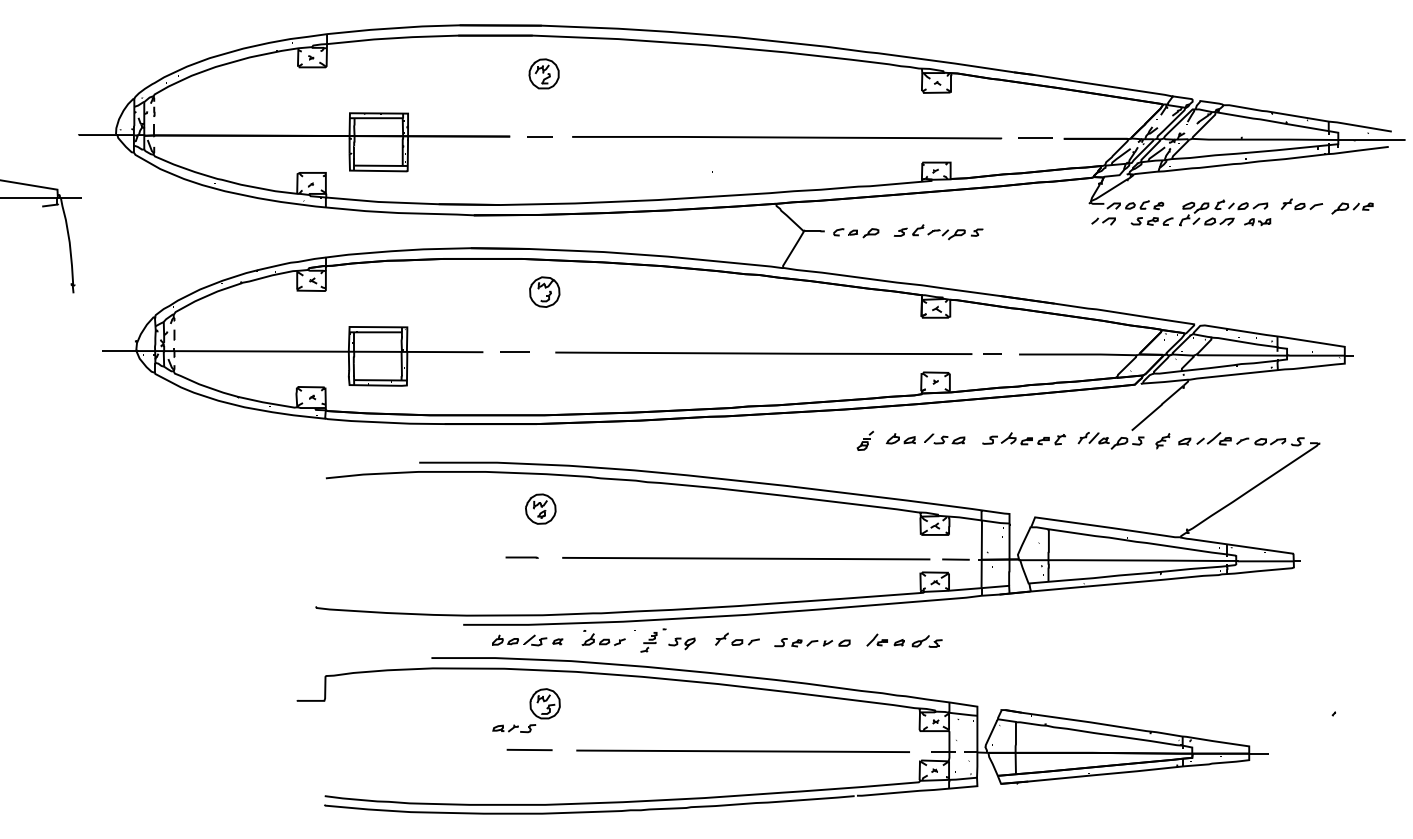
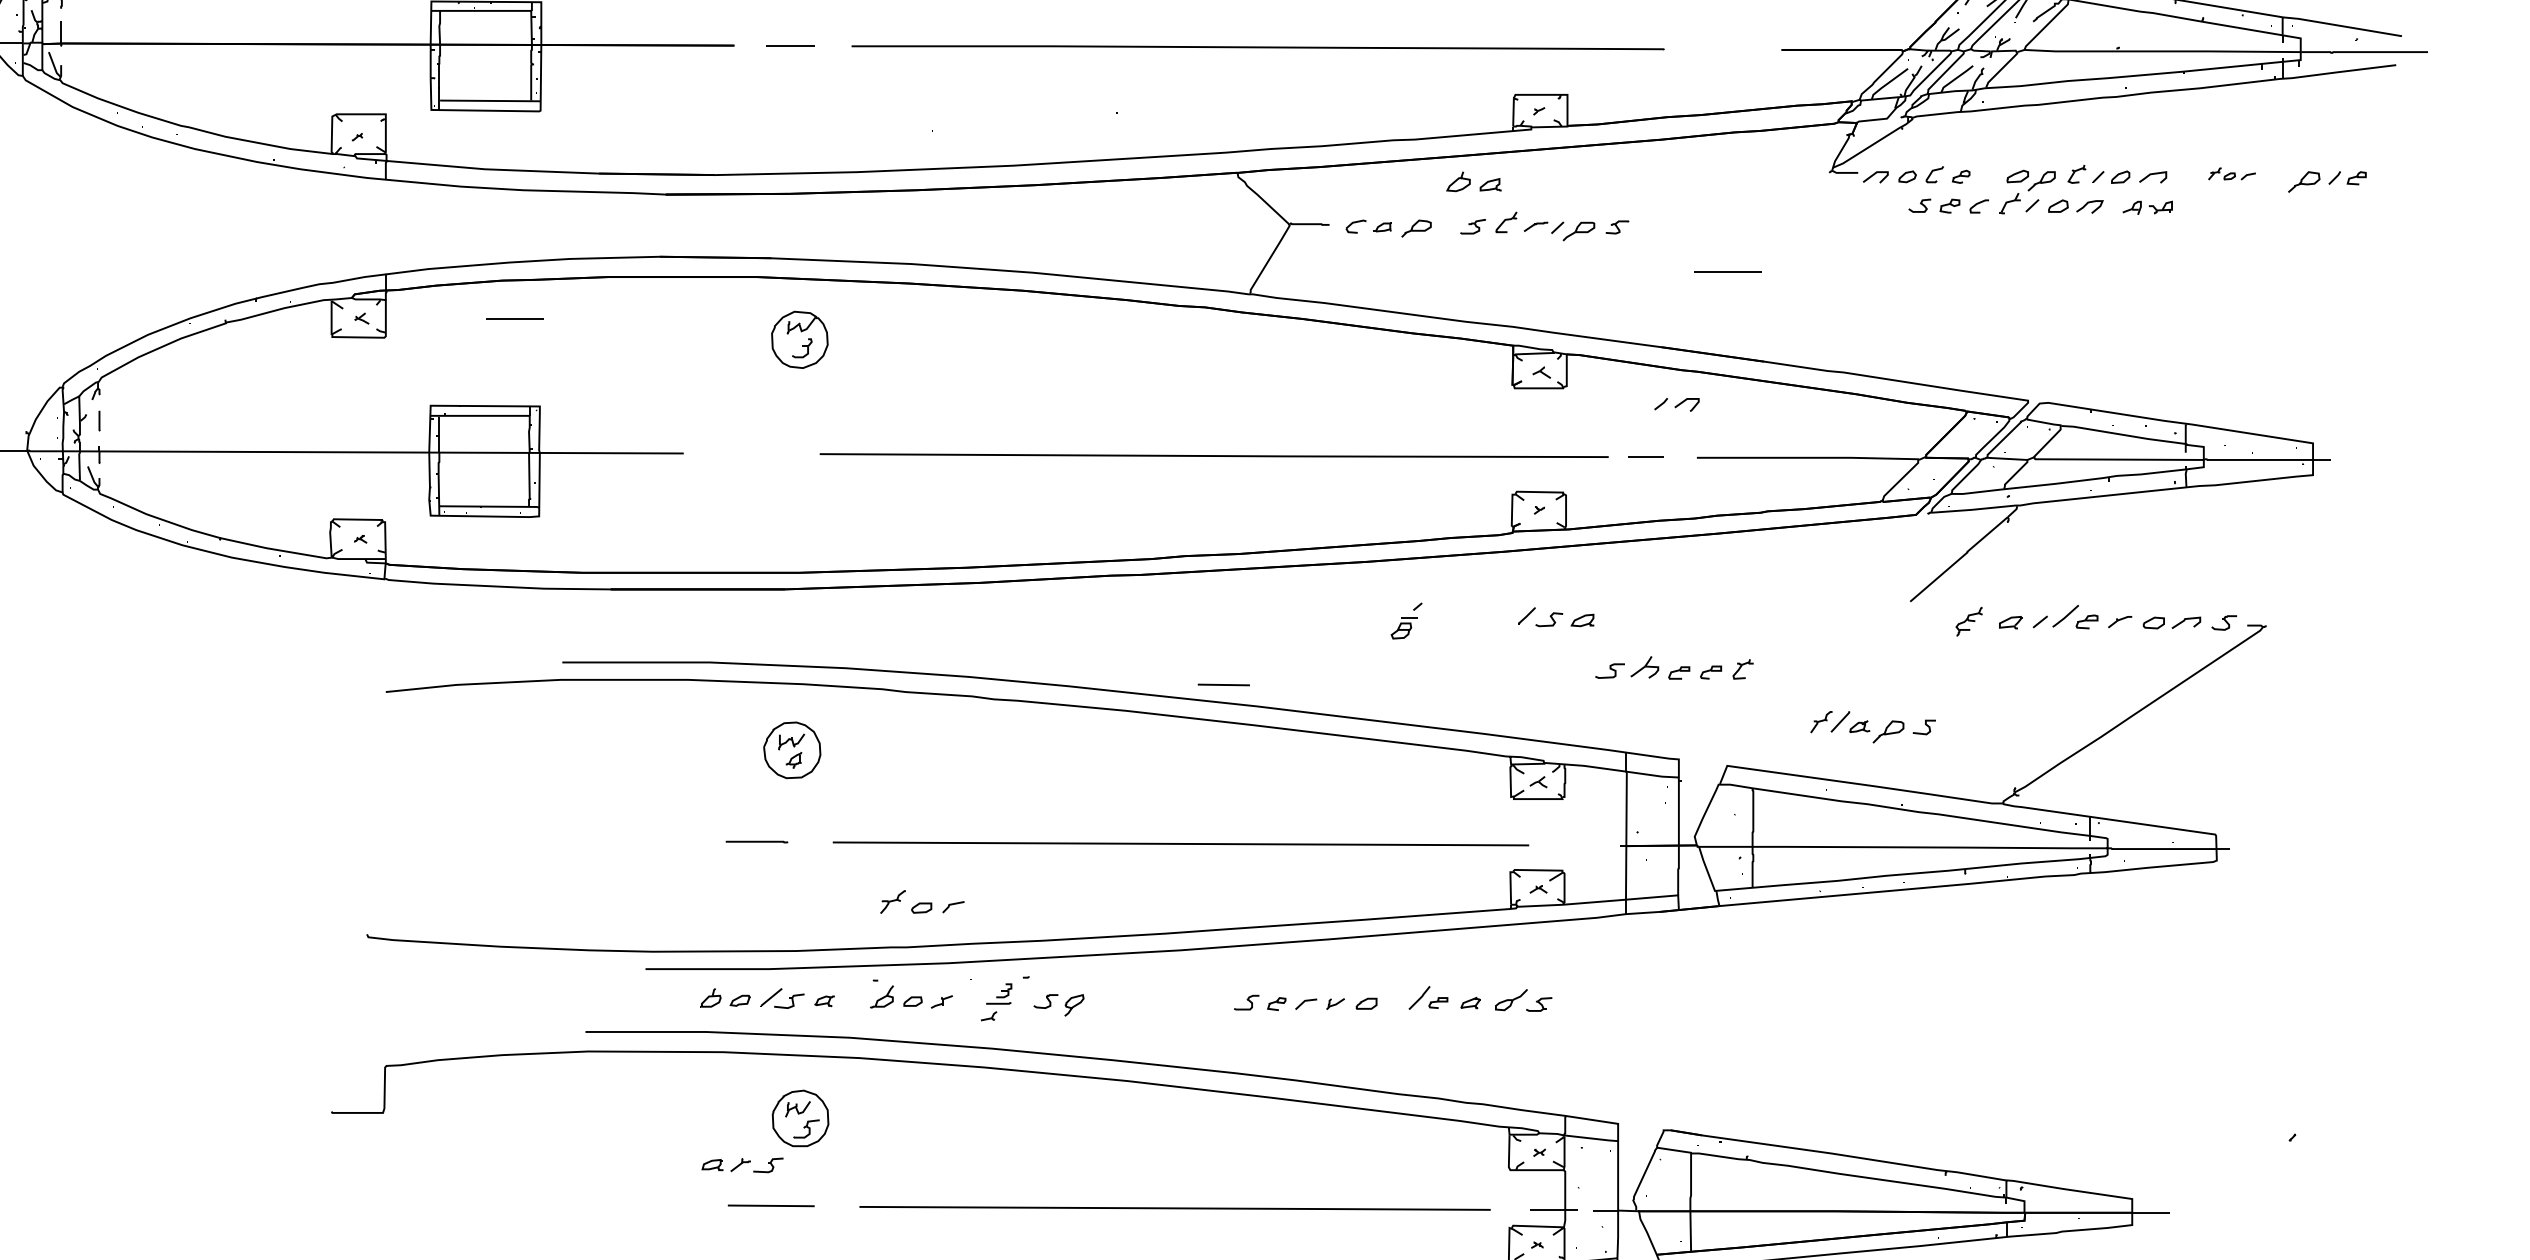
line: (1035, 137) -> (1728, 270), moved
part: (1301, 204) -> (2231, 174), size x0.6
part: (1103, 221) -> (1676, 404), moved
line: (514, 351) -> (513, 317), moved
part: (900, 438) -> (1472, 181), moved
part: (1023, 438) -> (1673, 667), moved
part: (1110, 440) -> (1871, 726), moved
line: (955, 559) -> (1223, 684), moved
part: (737, 638) -> (922, 900), moved

